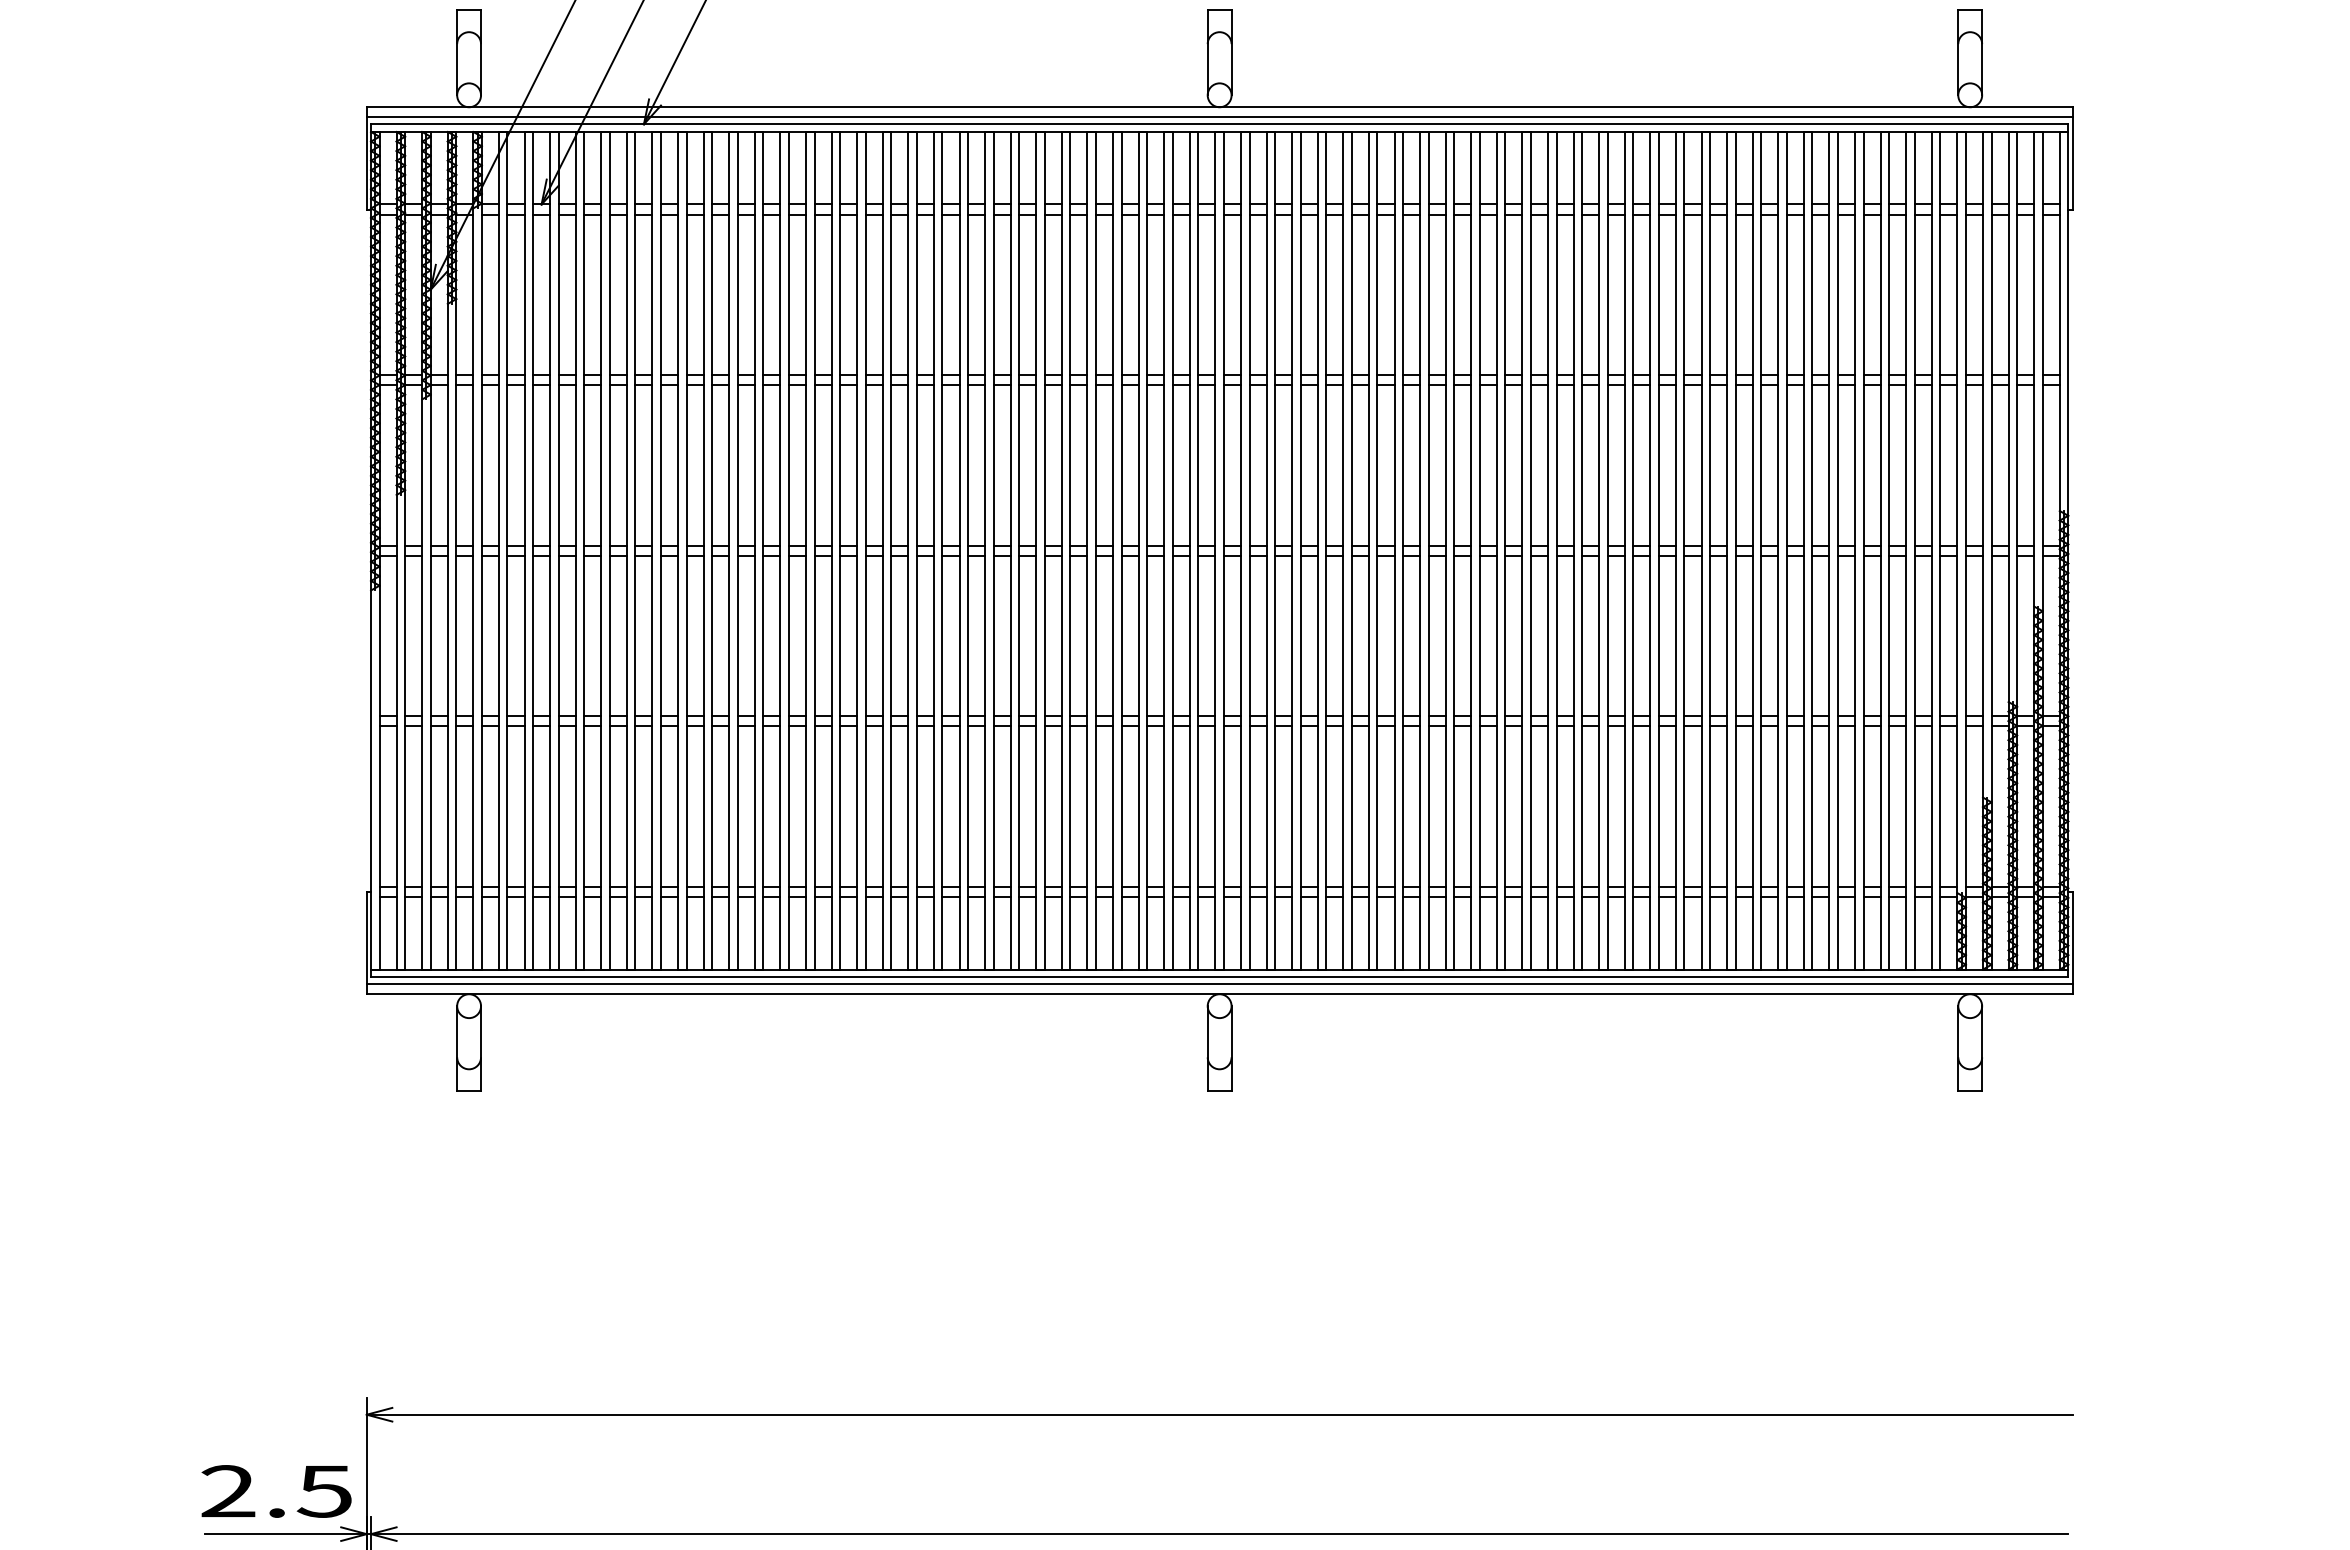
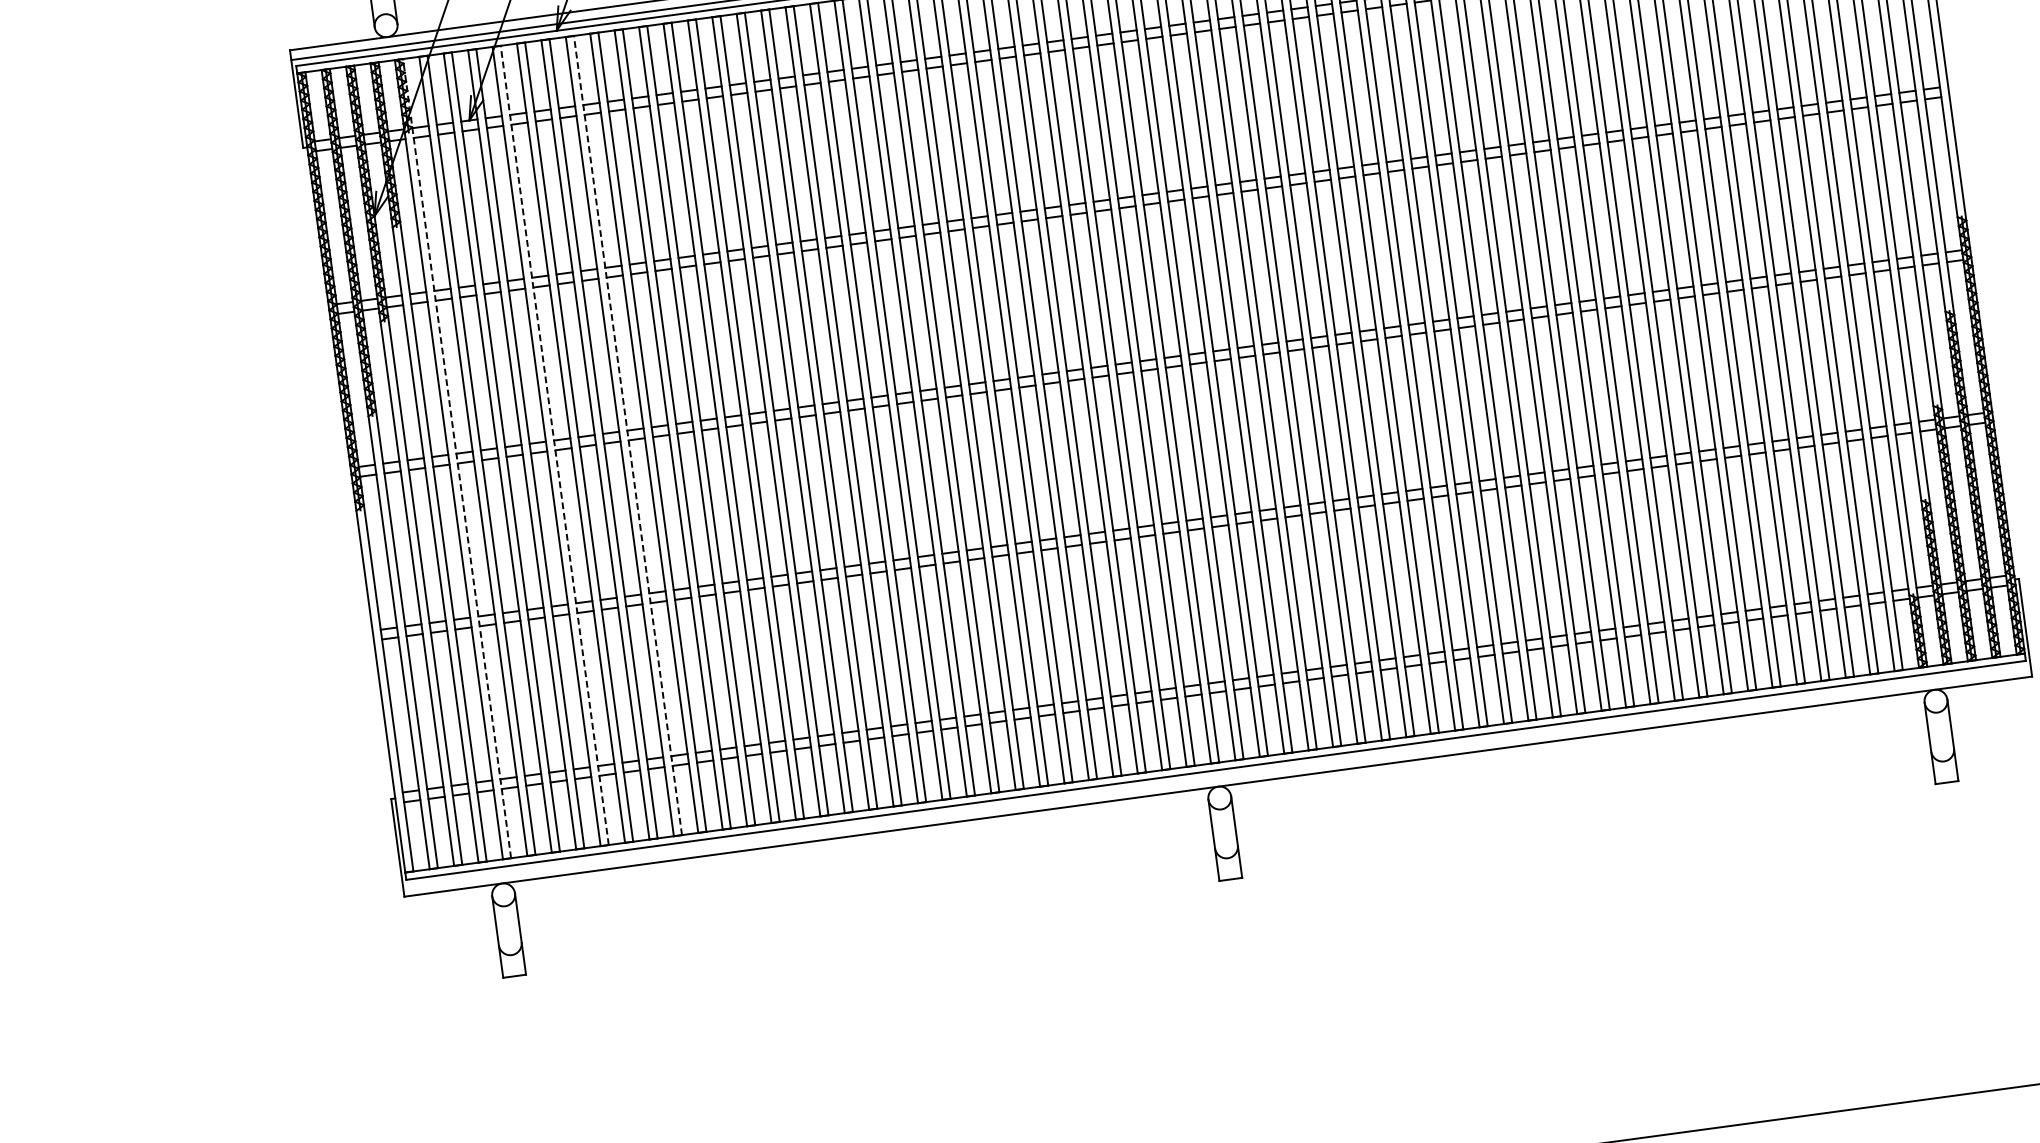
line: (481, 550) -> (456, 458), solid -> dashed
line: (584, 550) -> (554, 445), solid -> dashed
line: (661, 550) -> (628, 435), solid -> dashed
line: (1219, 984) -> (1216, 777), removed

